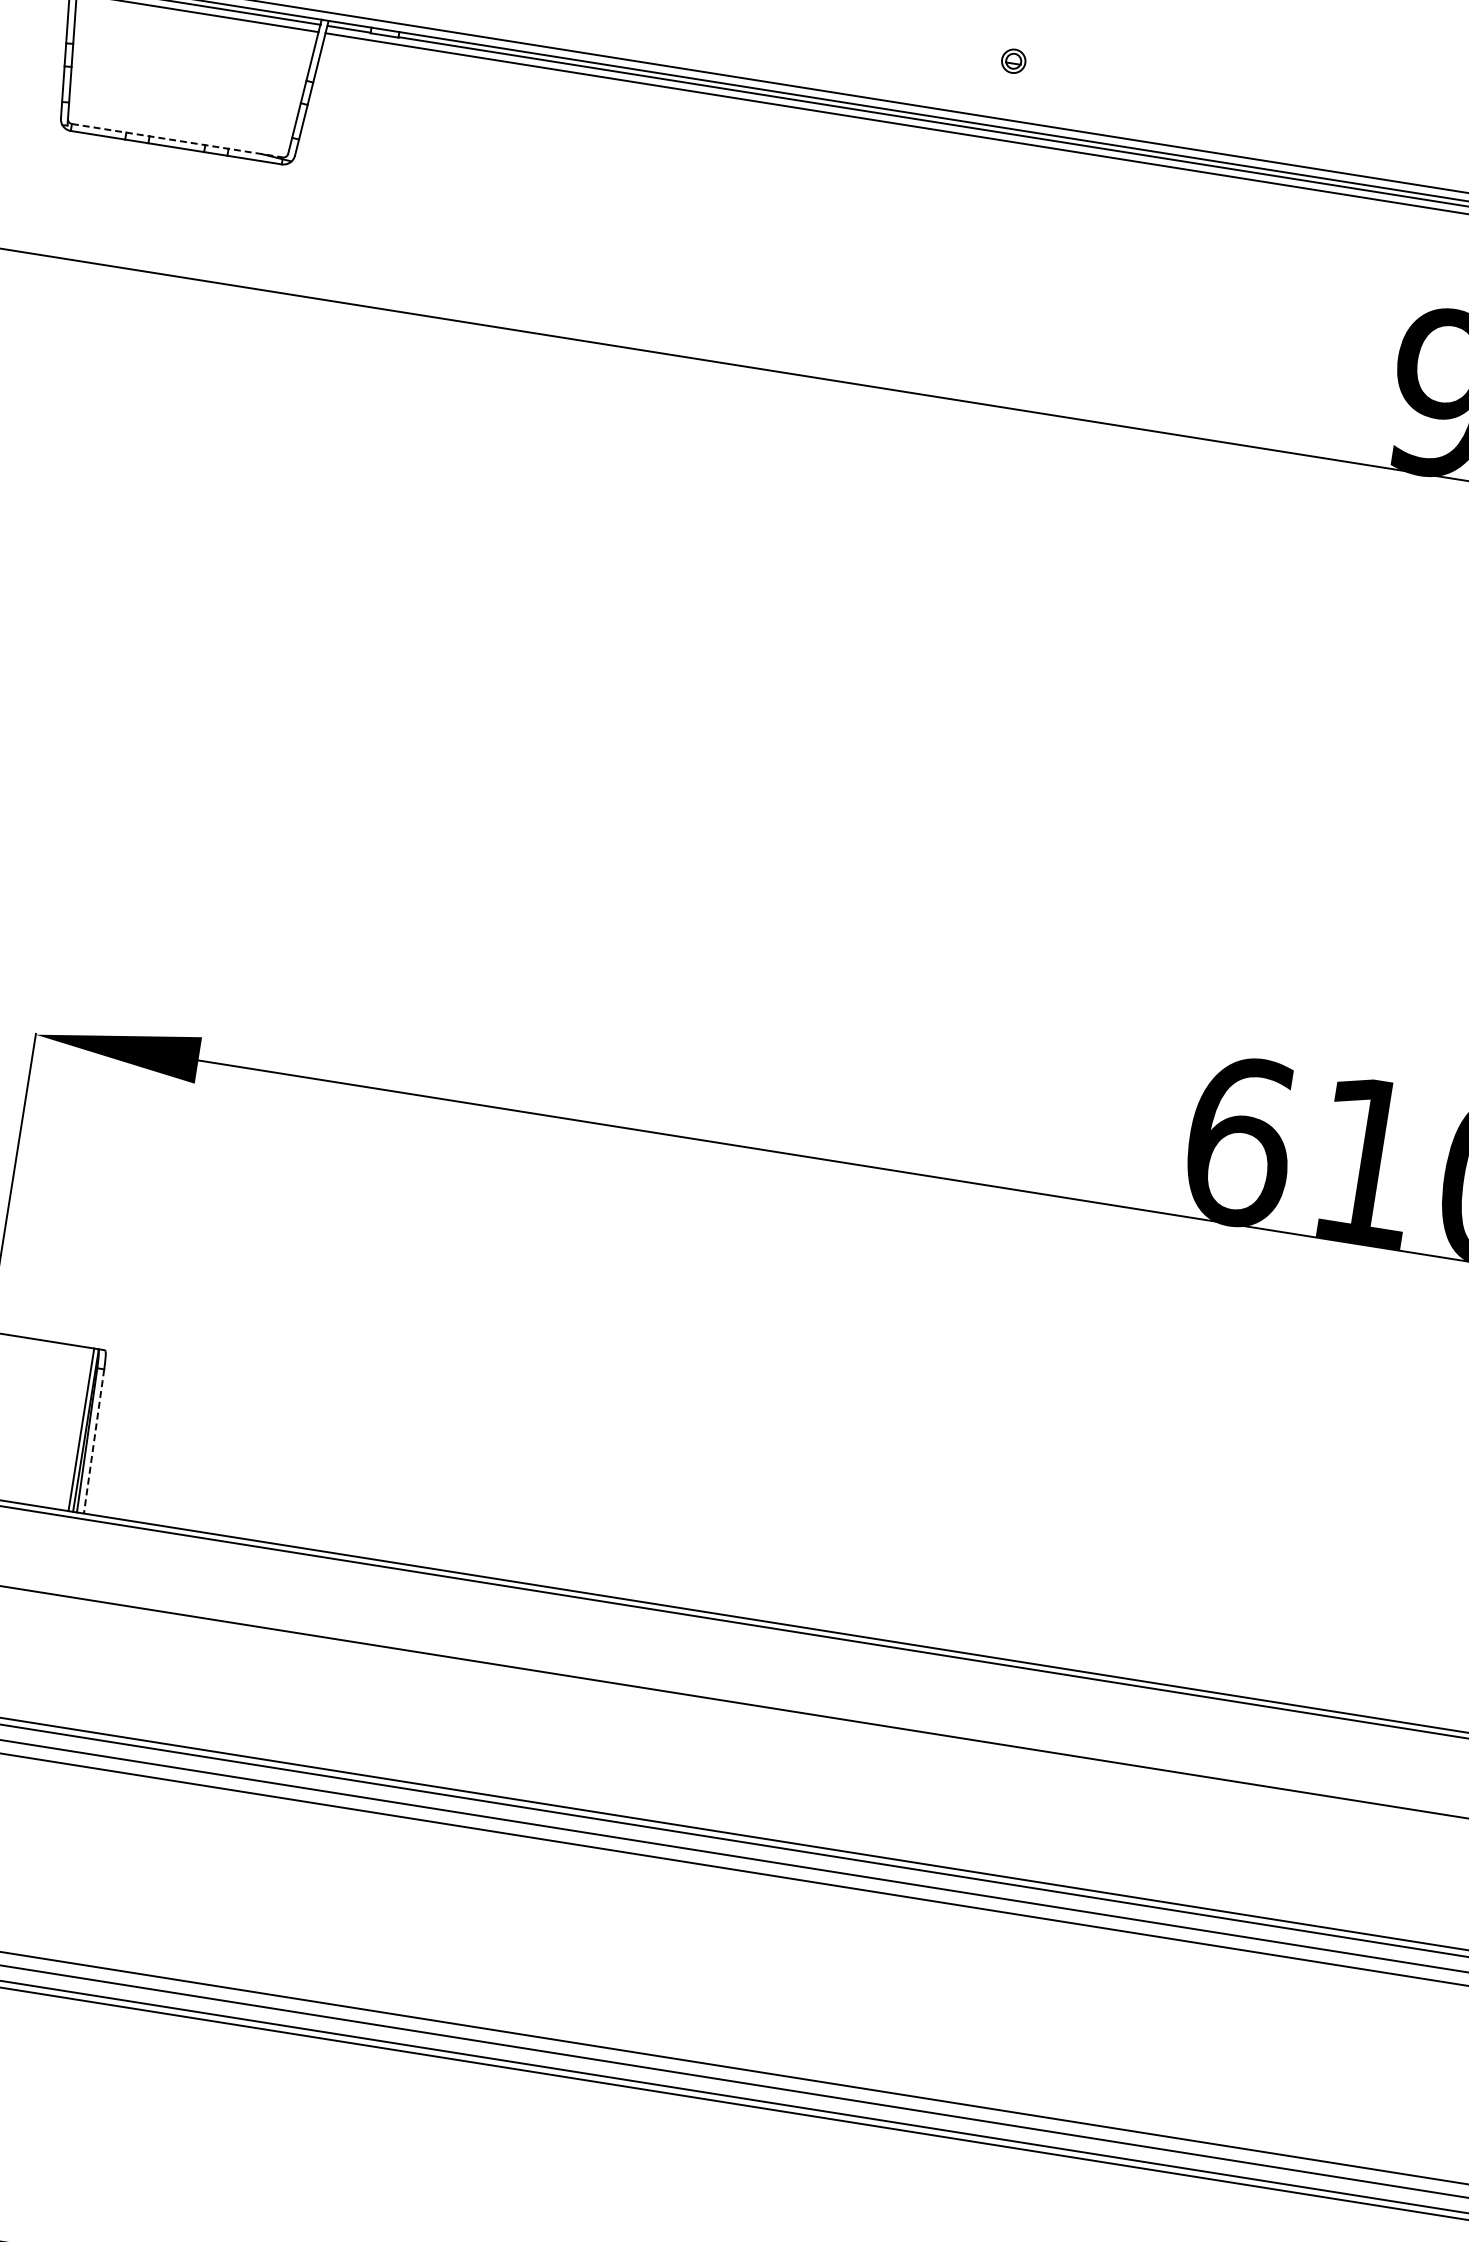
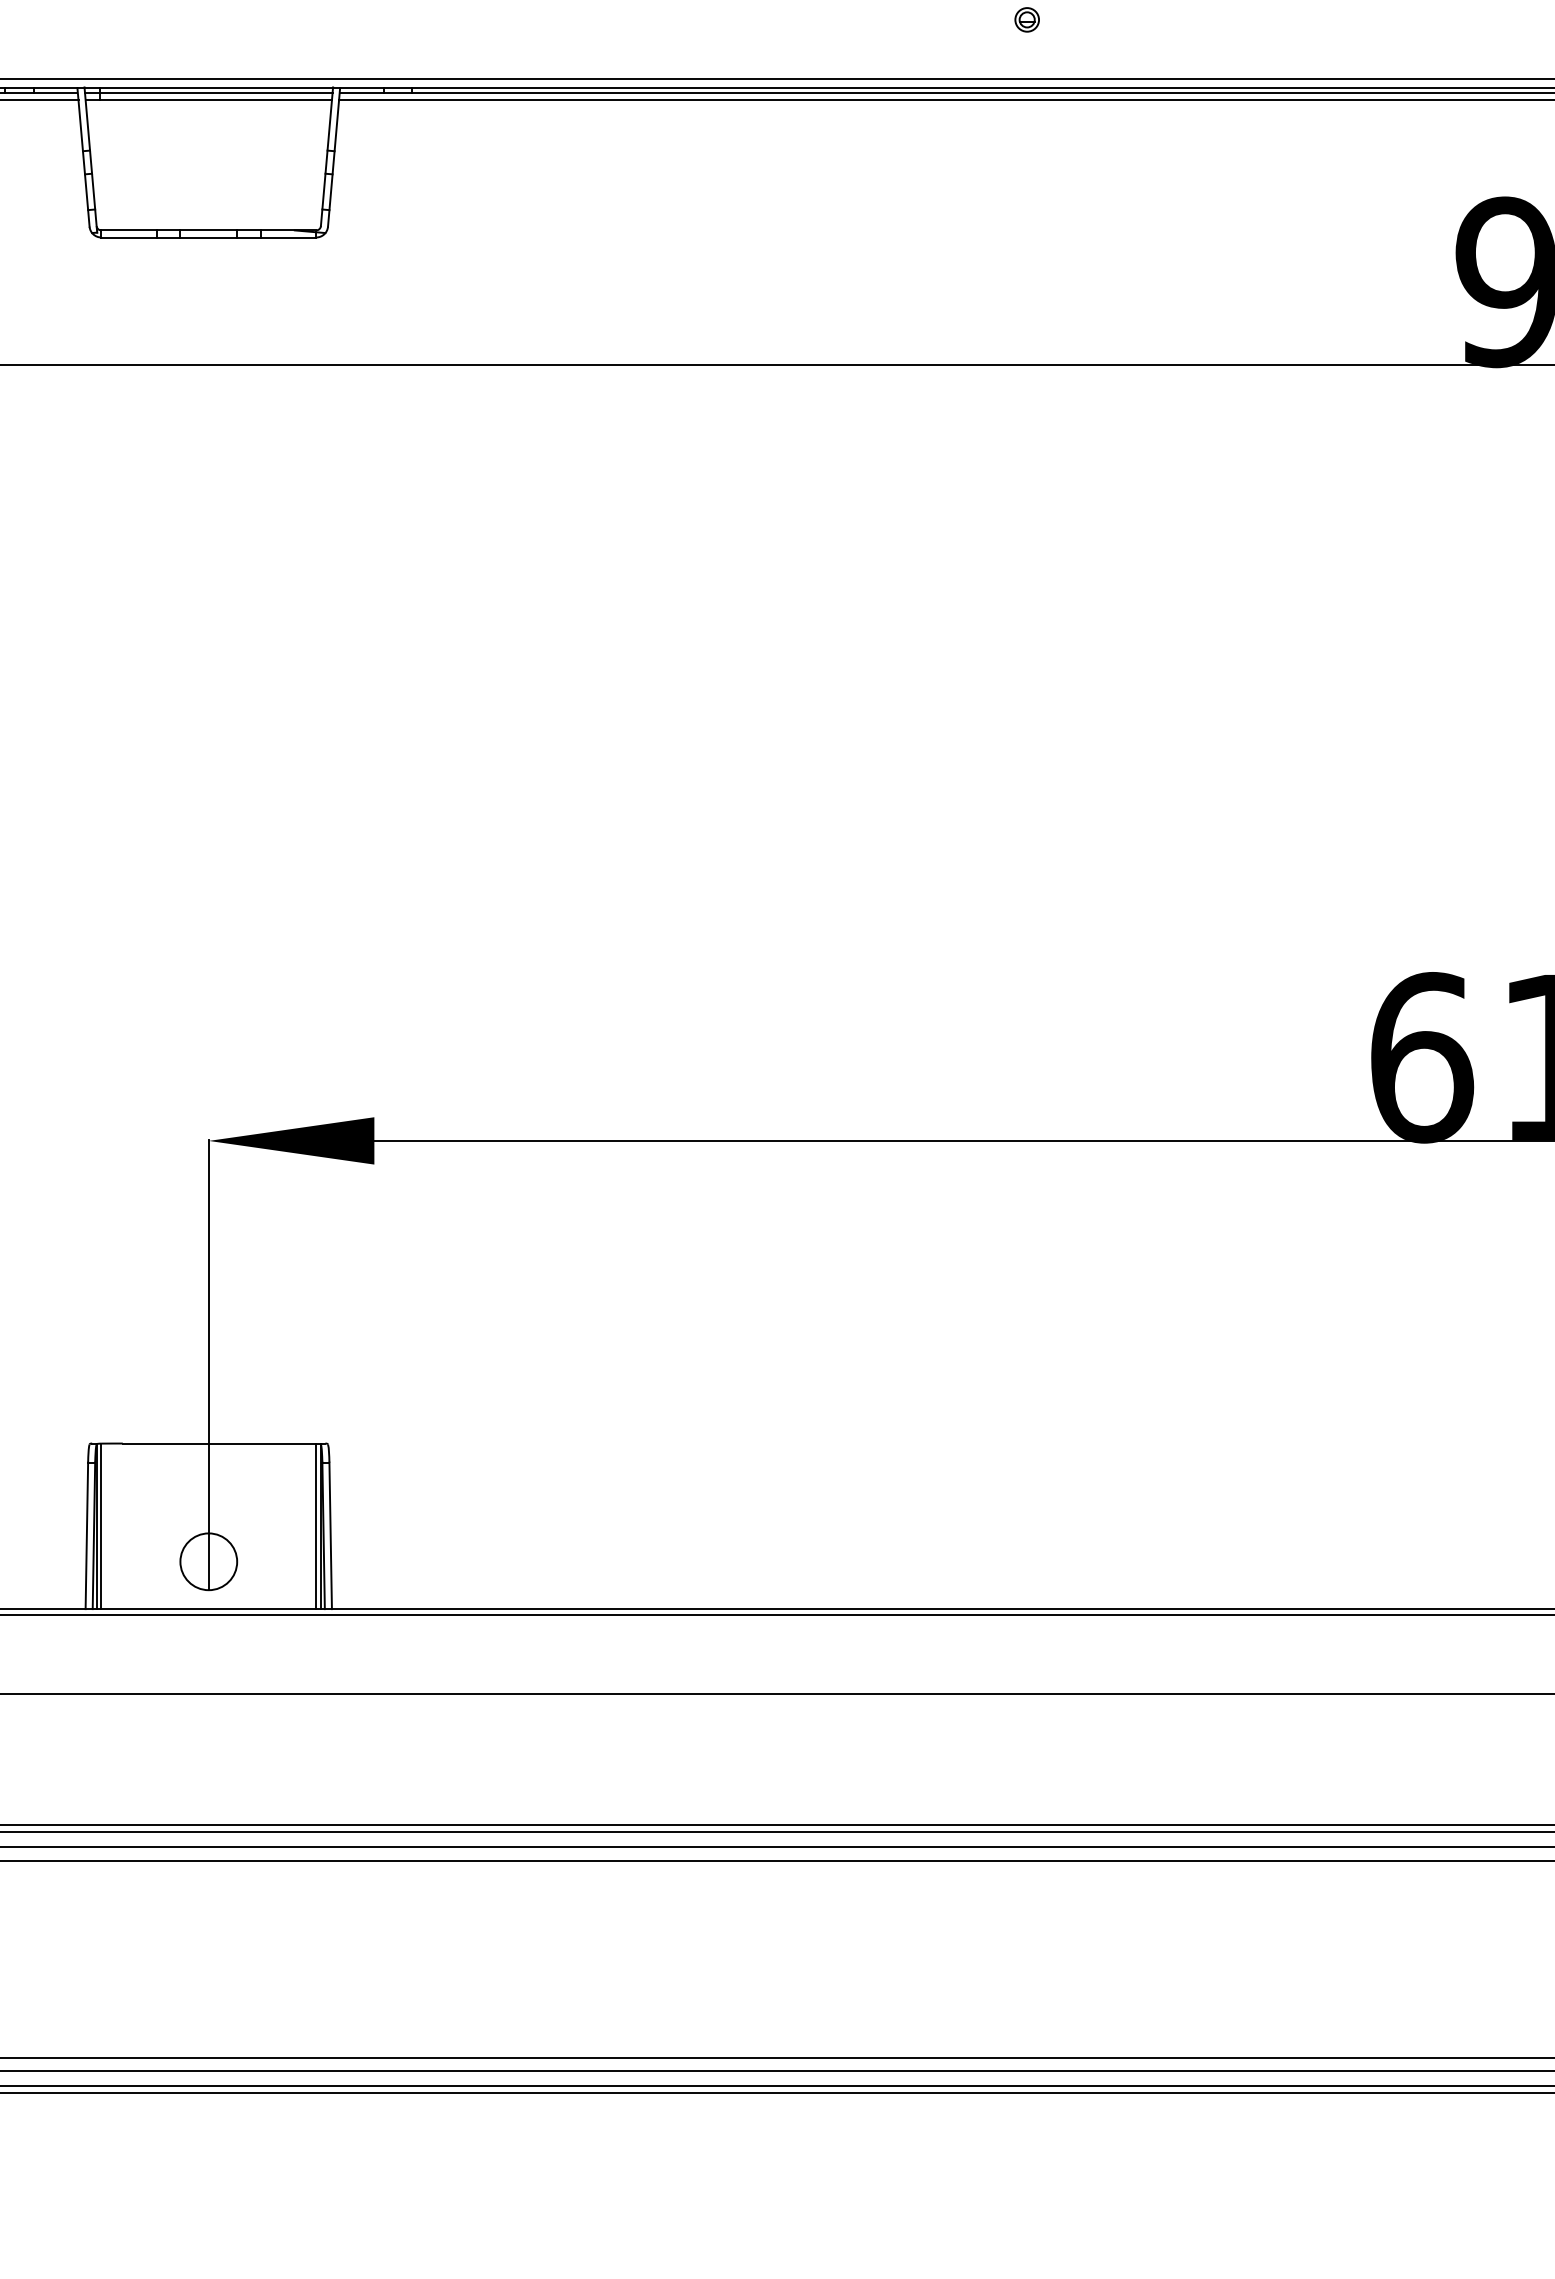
line: (178, 140) -> (209, 230), dashed -> solid
line: (93, 1442) -> (330, 1536), dashed -> solid

